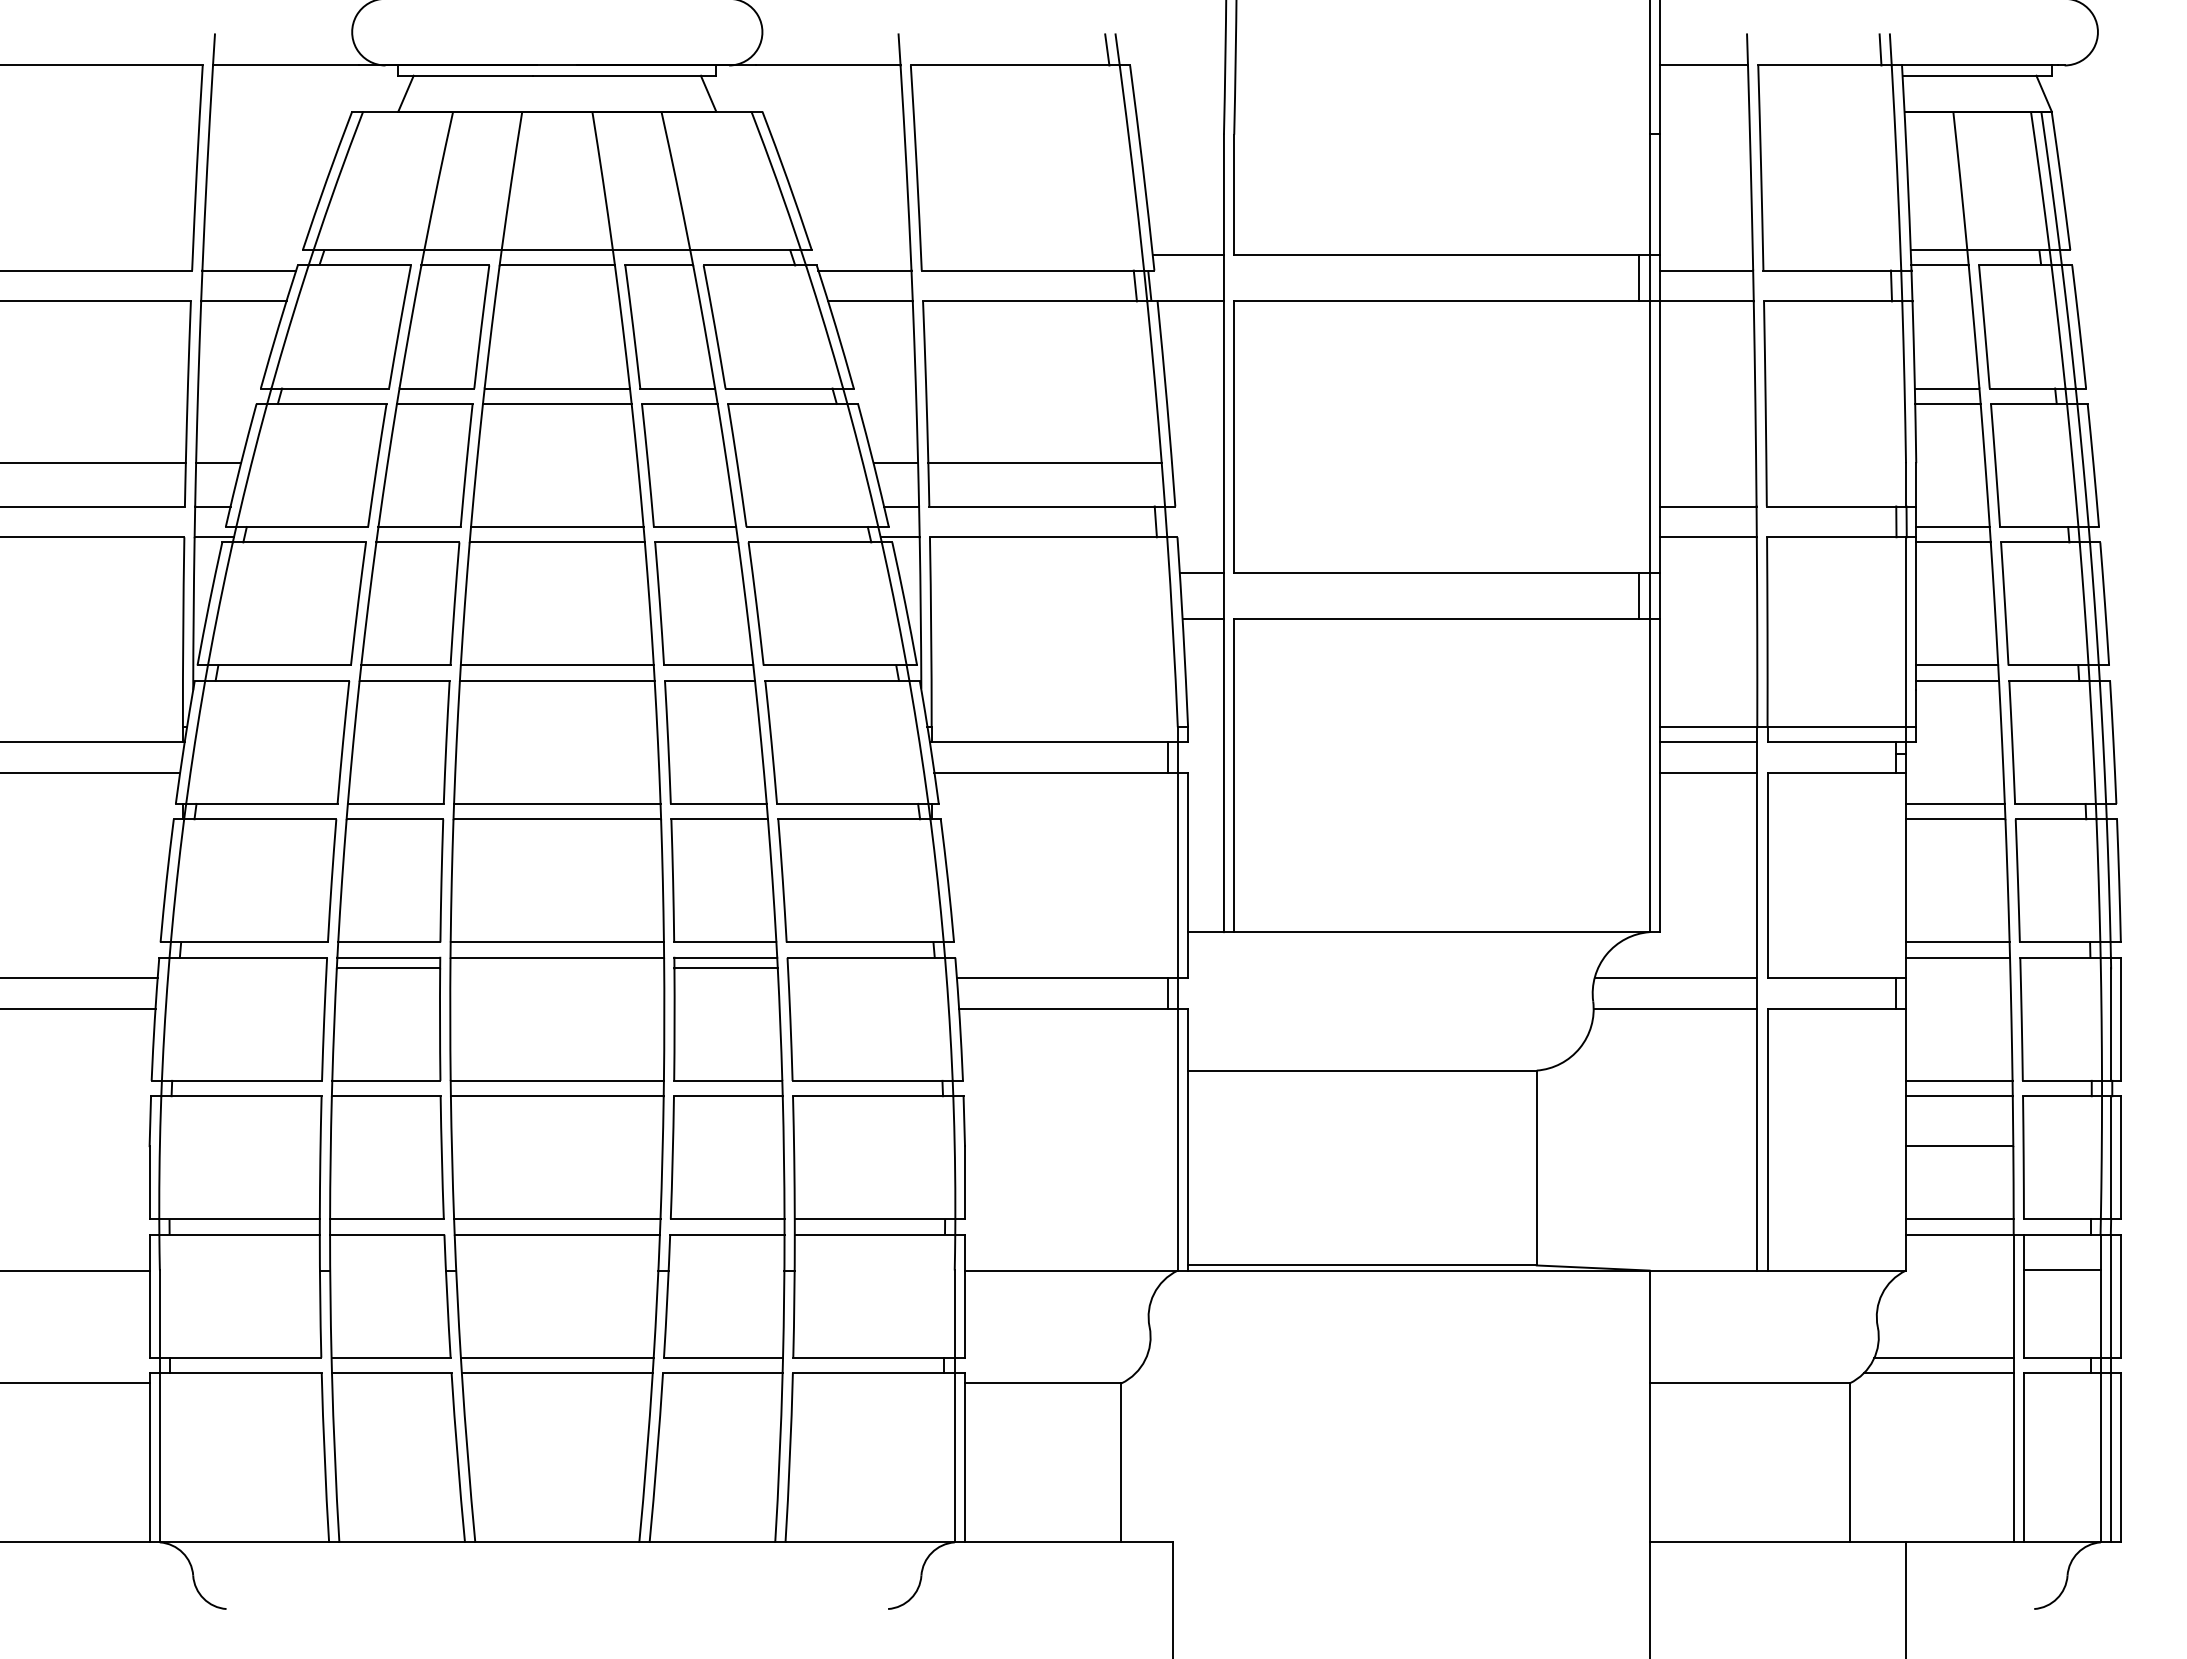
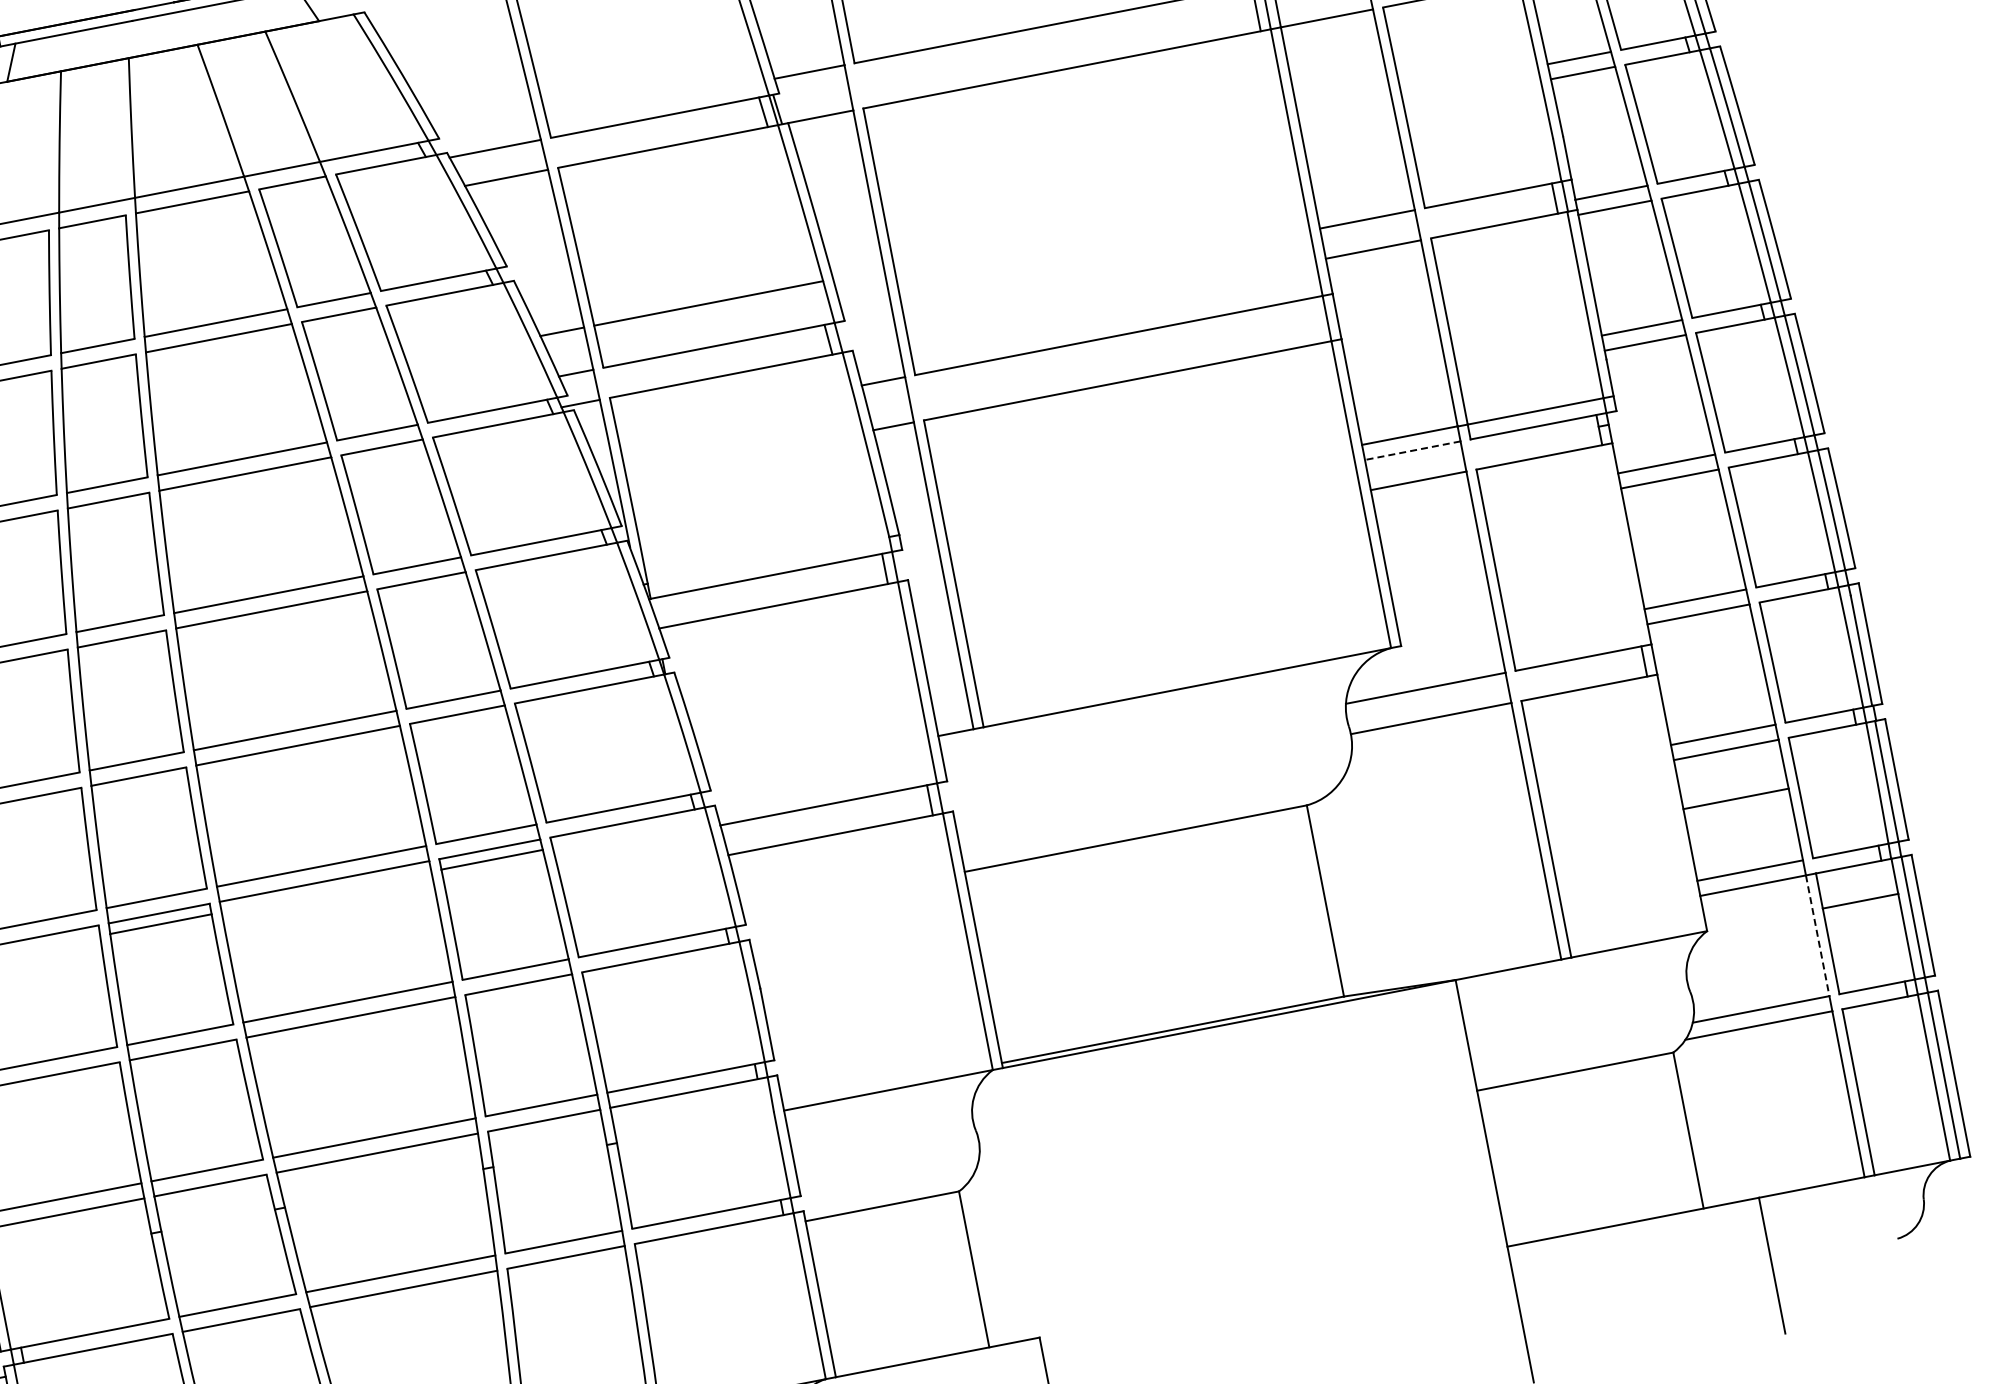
line: (1639, 596) -> (1317, 320), removed
line: (1708, 742) -> (1412, 450), solid -> dashed
line: (2013, 1296) -> (1817, 936), solid -> dashed

